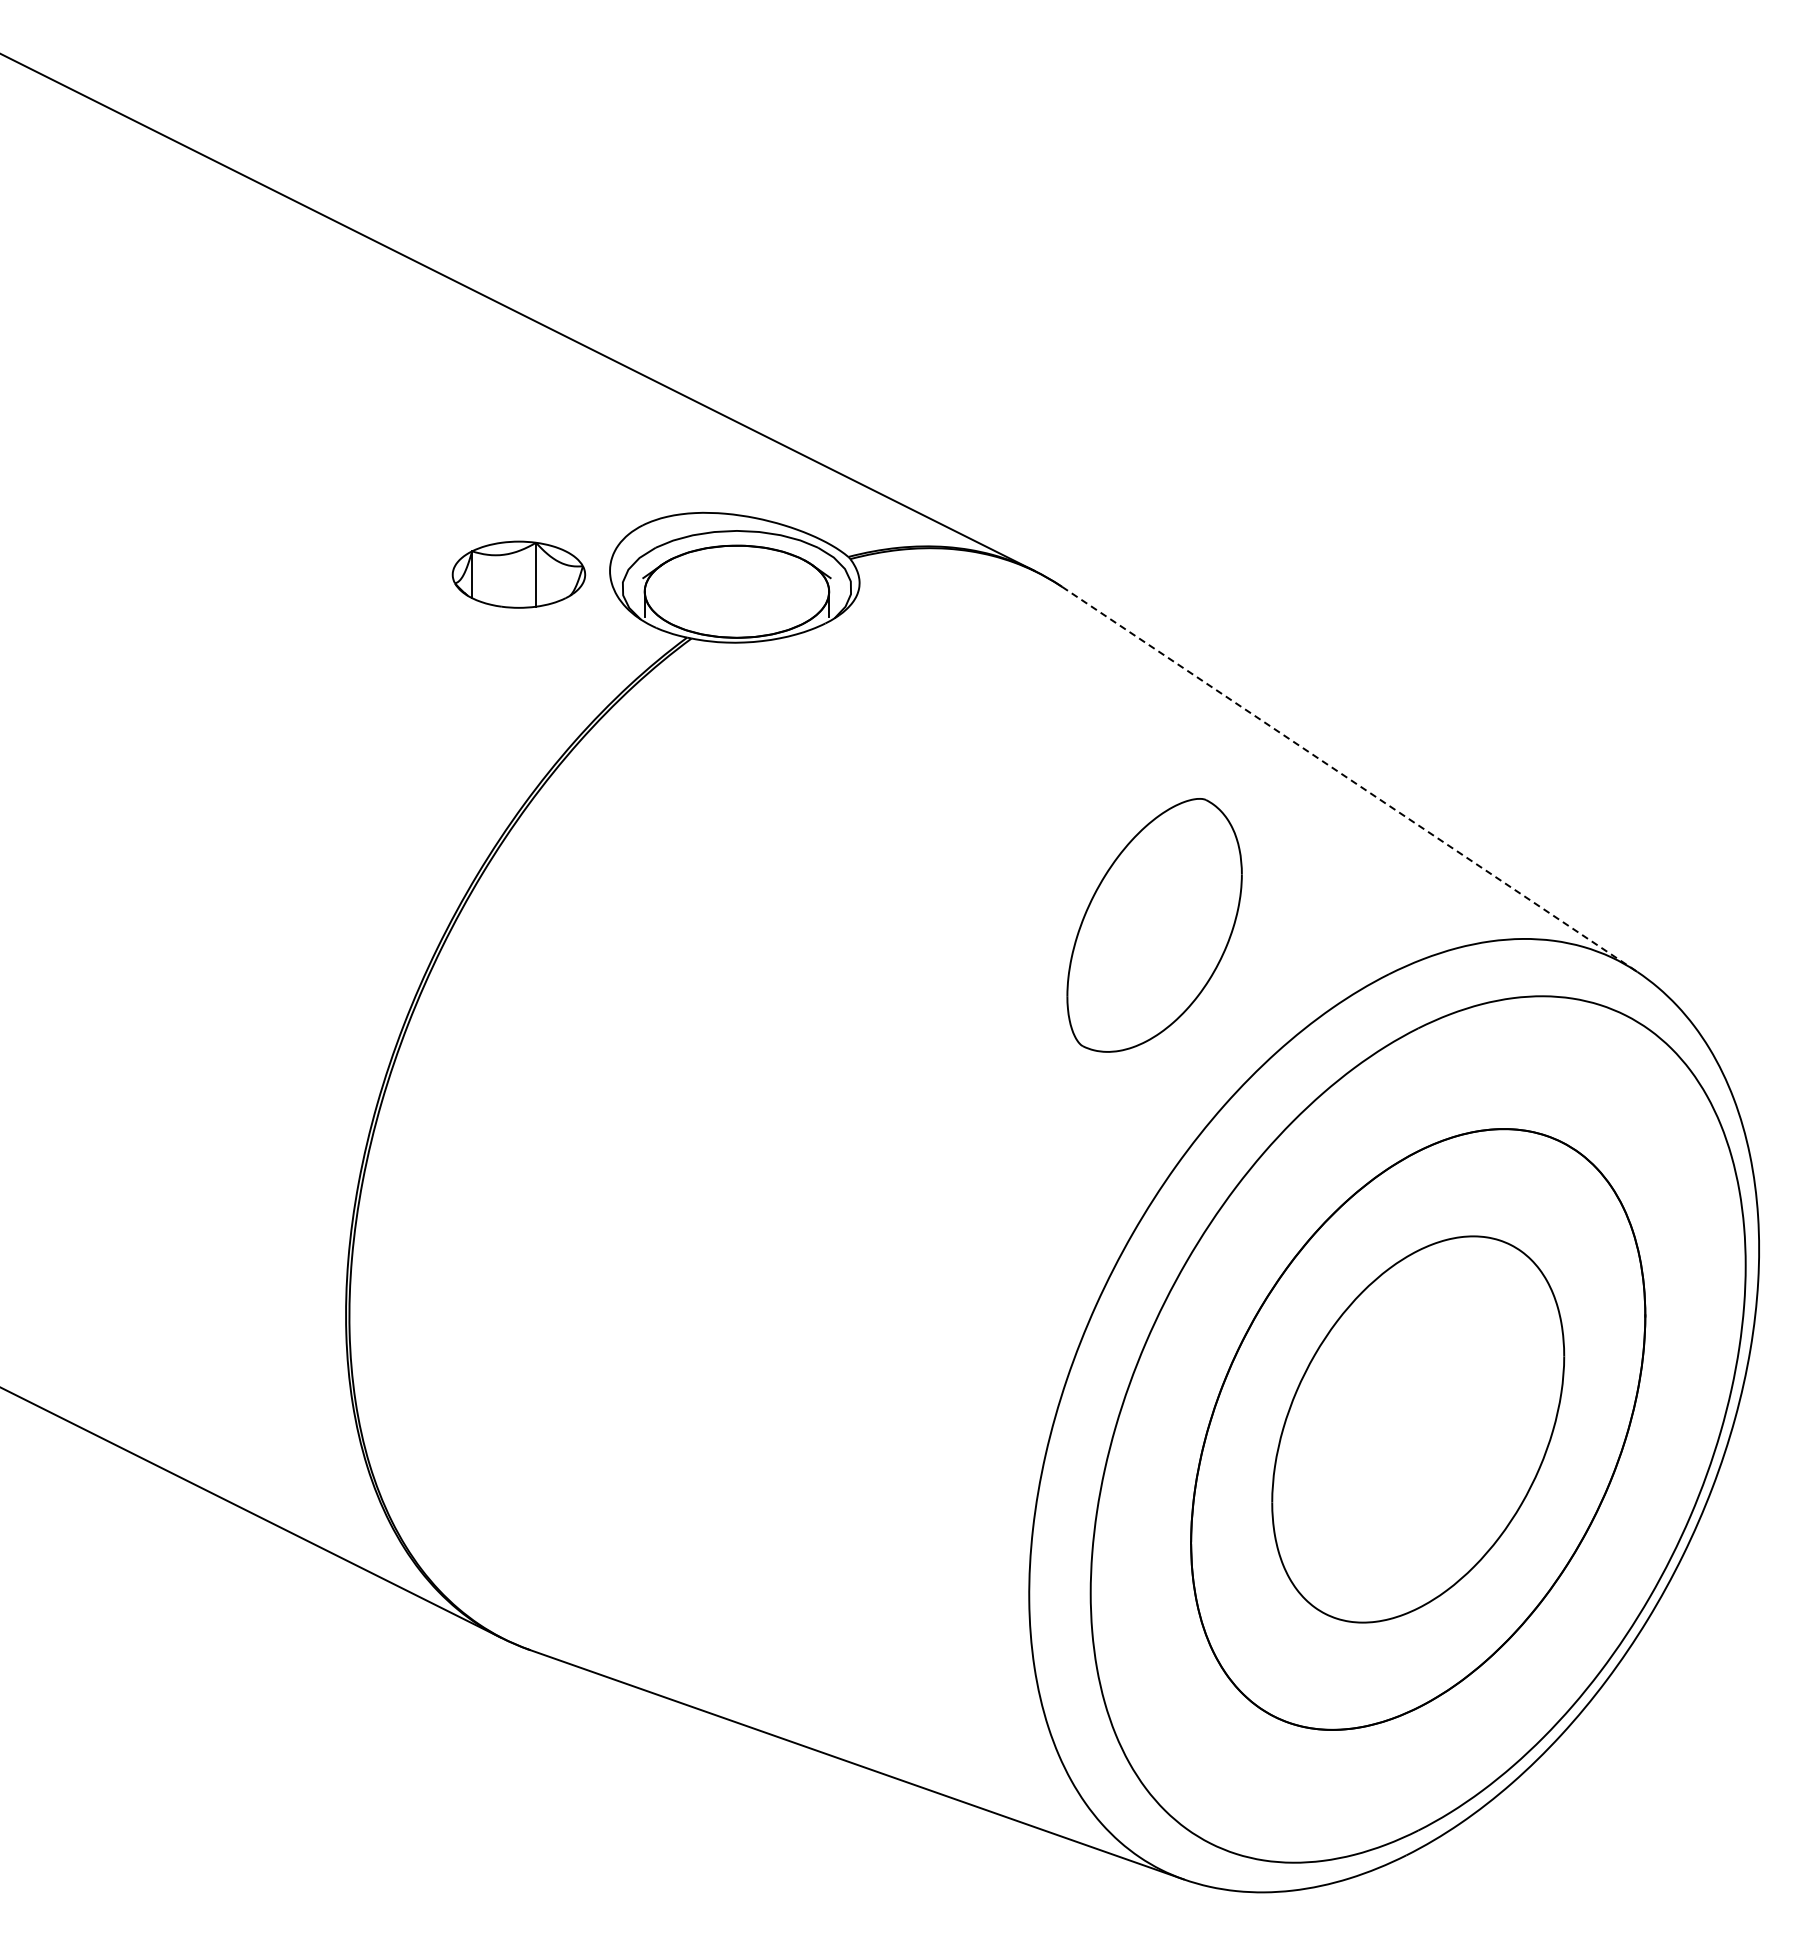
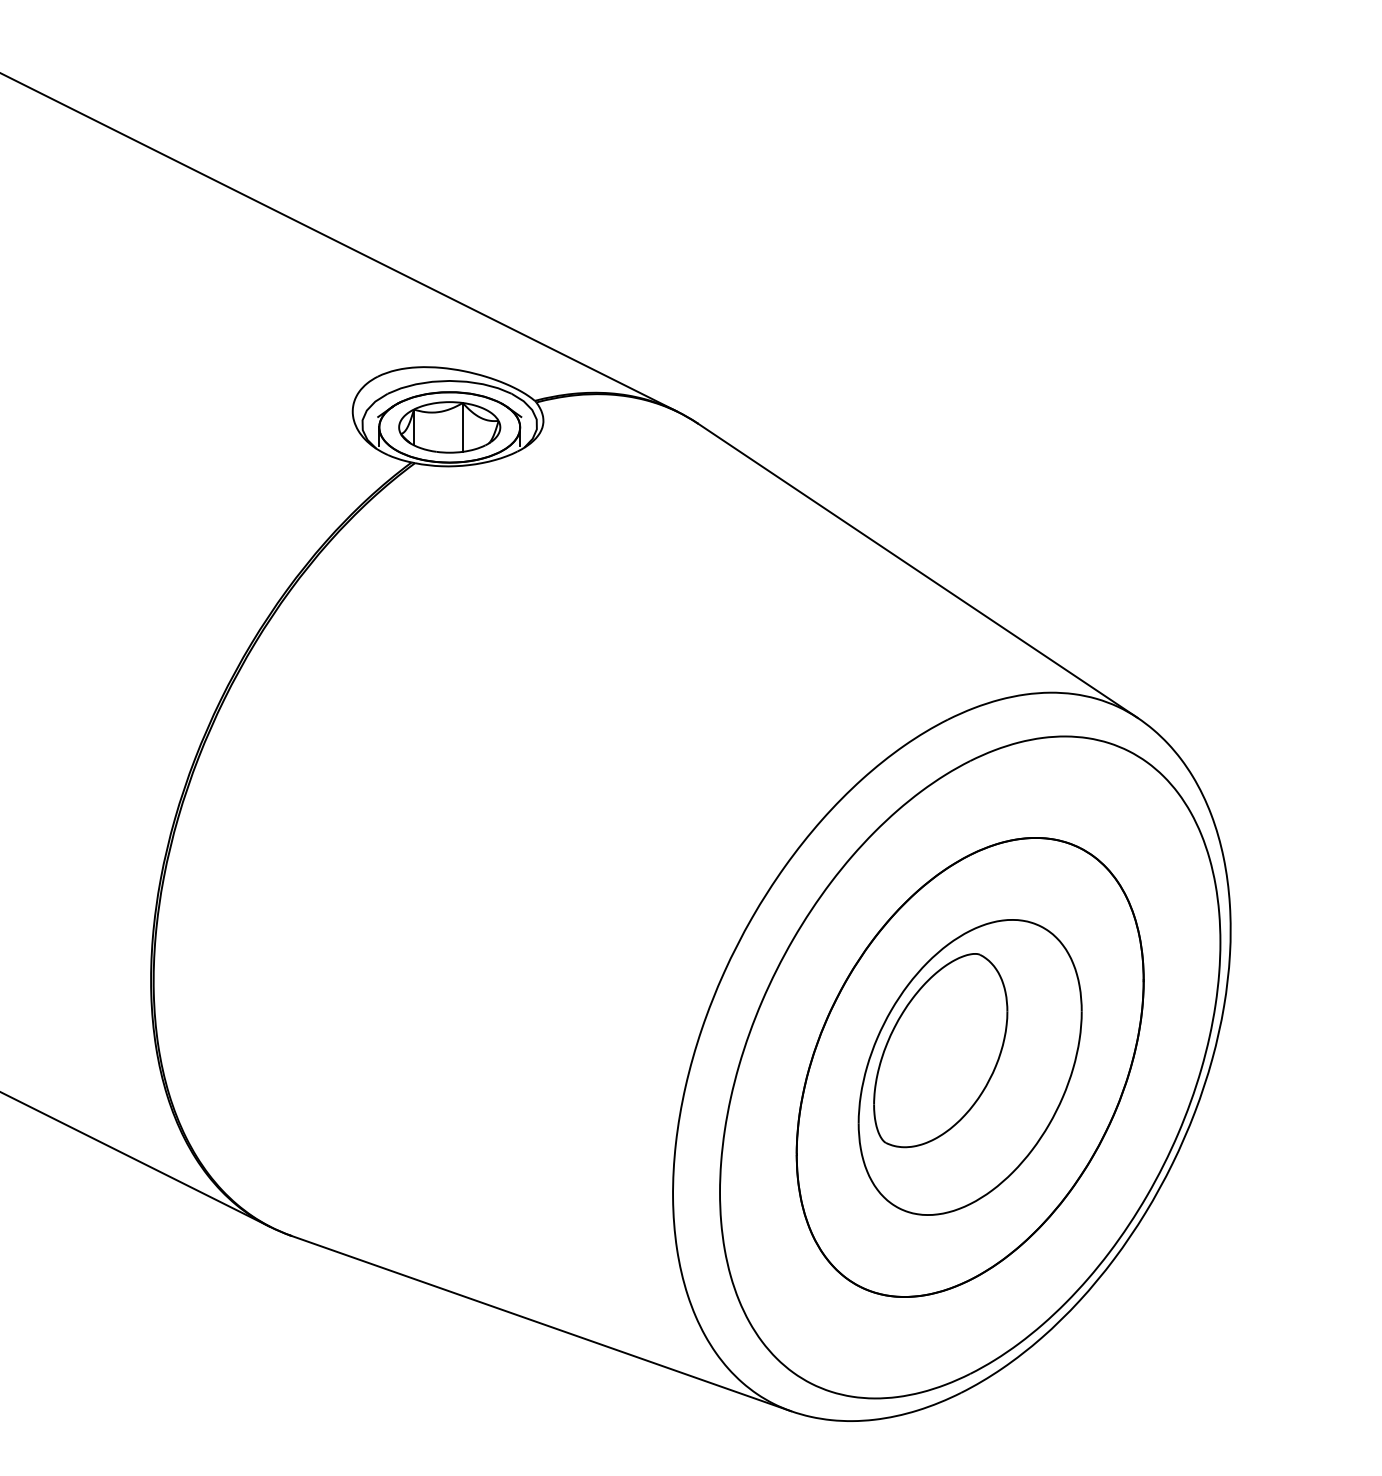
part: (518, 574) -> (449, 427), moved
line: (1350, 779) -> (918, 570), dashed -> solid
part: (1154, 925) -> (940, 1050), moved

